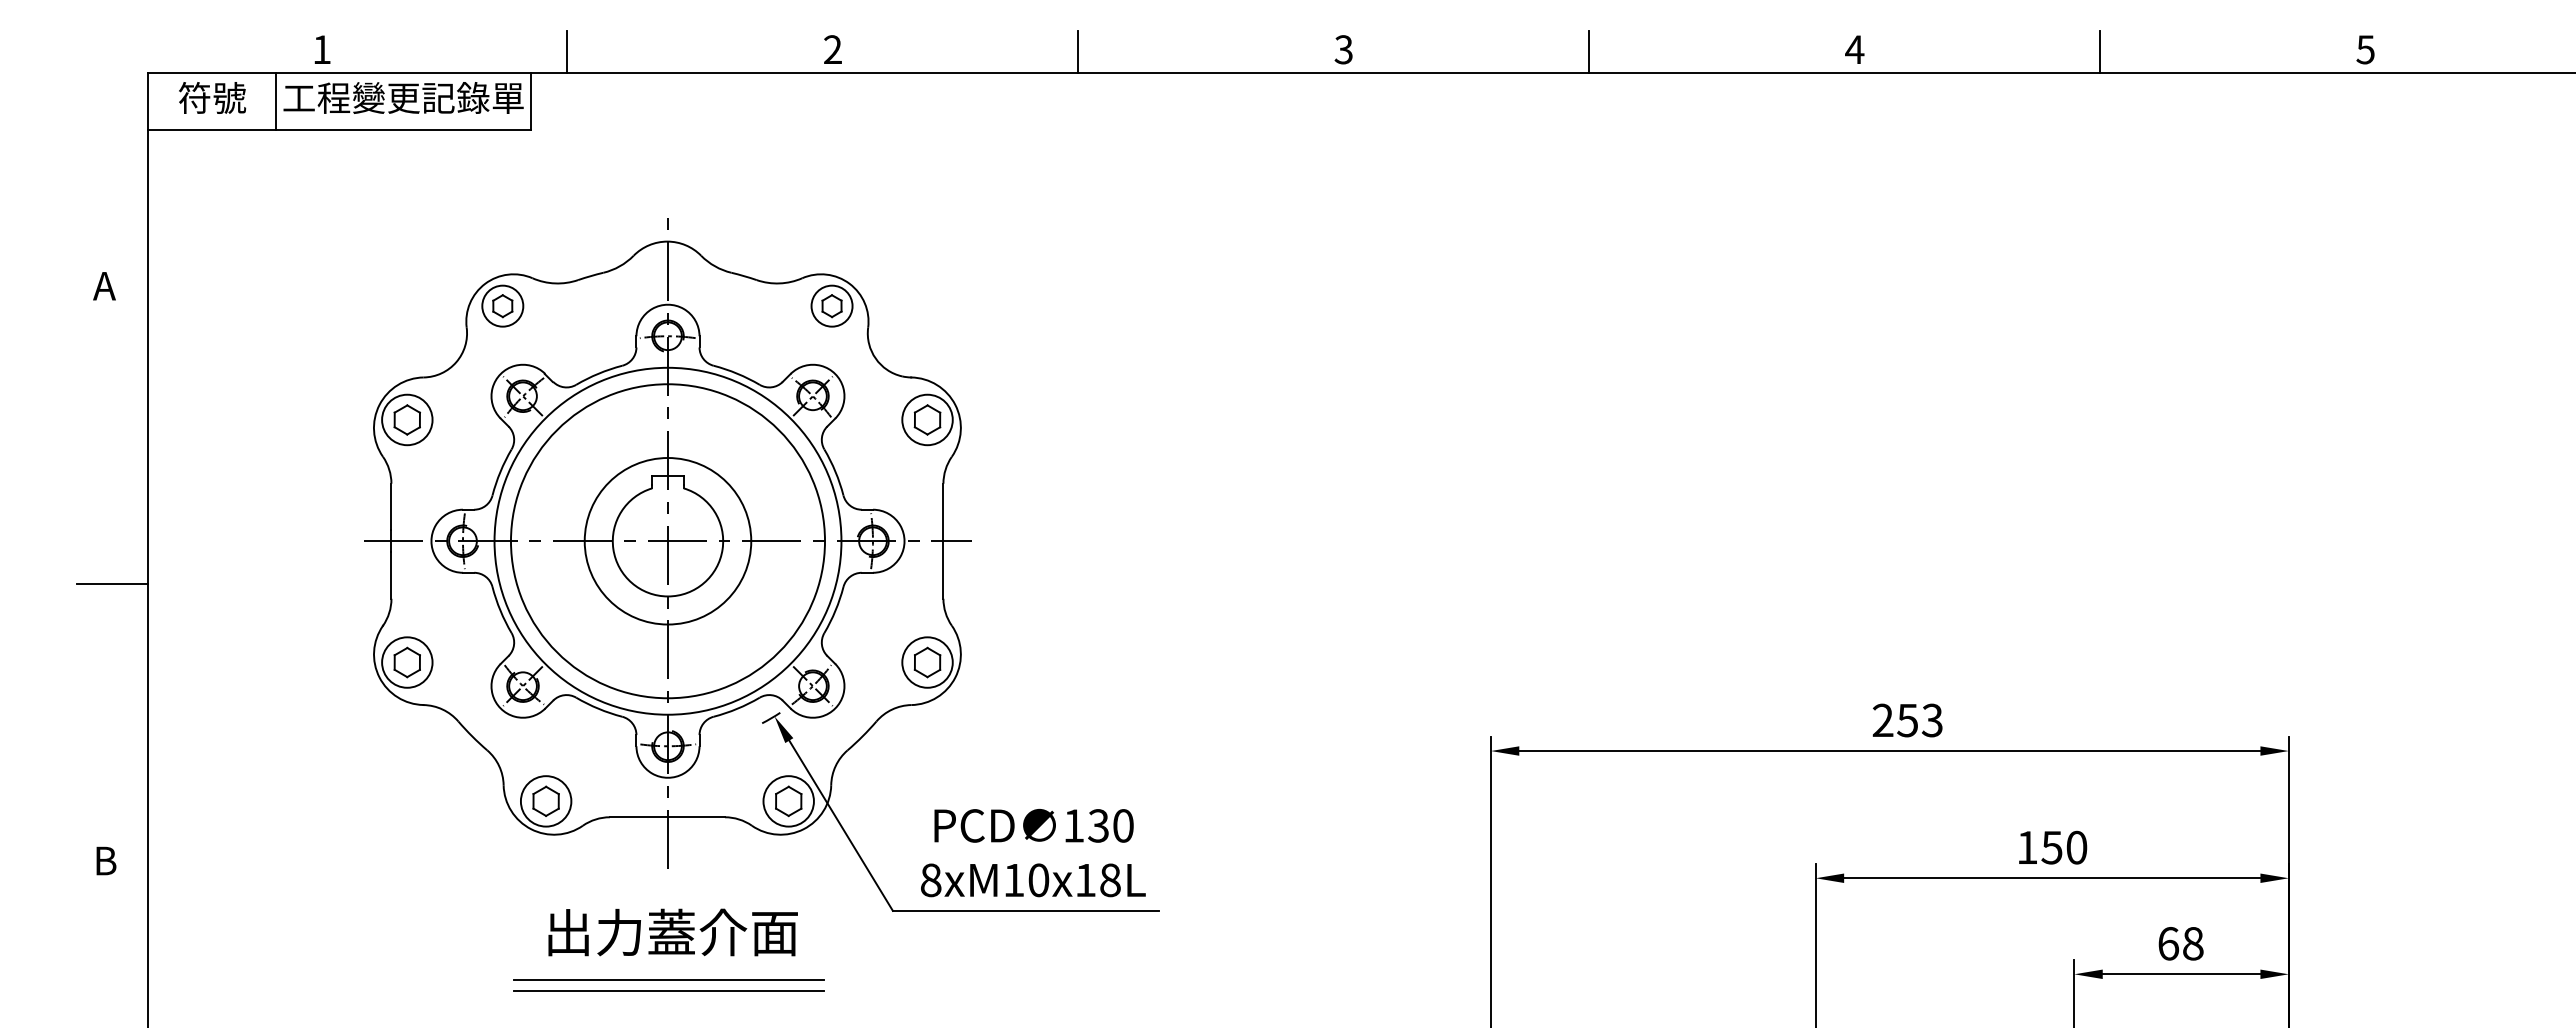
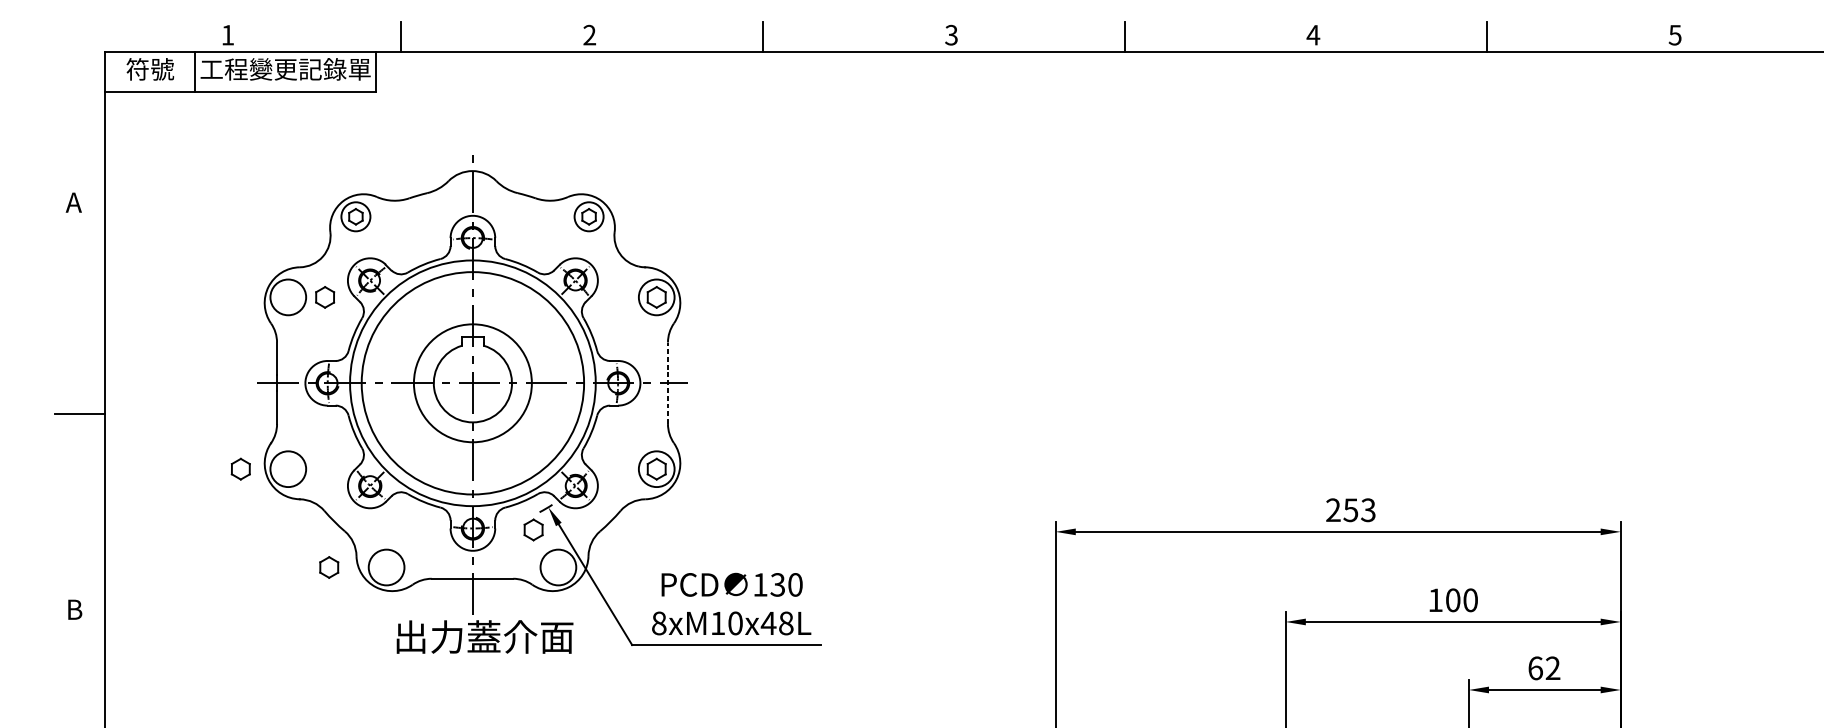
part: (406, 419) -> (324, 297), moved
line: (943, 541) -> (668, 383), solid -> dashed
part: (406, 662) -> (240, 469), moved
part: (545, 800) -> (328, 566), moved
part: (788, 801) -> (533, 530), moved
text: (2051, 847) -> (1452, 600), 150 -> 100
text: (1085, 880) -> (768, 623), 8xM10x18L -> 8xM10x48L
text: (672, 932) -> (484, 637), moved
text: (2193, 943) -> (1553, 668), 68 -> 62
line: (668, 980) -> (473, 694), removed
line: (669, 991) -> (473, 702), removed

